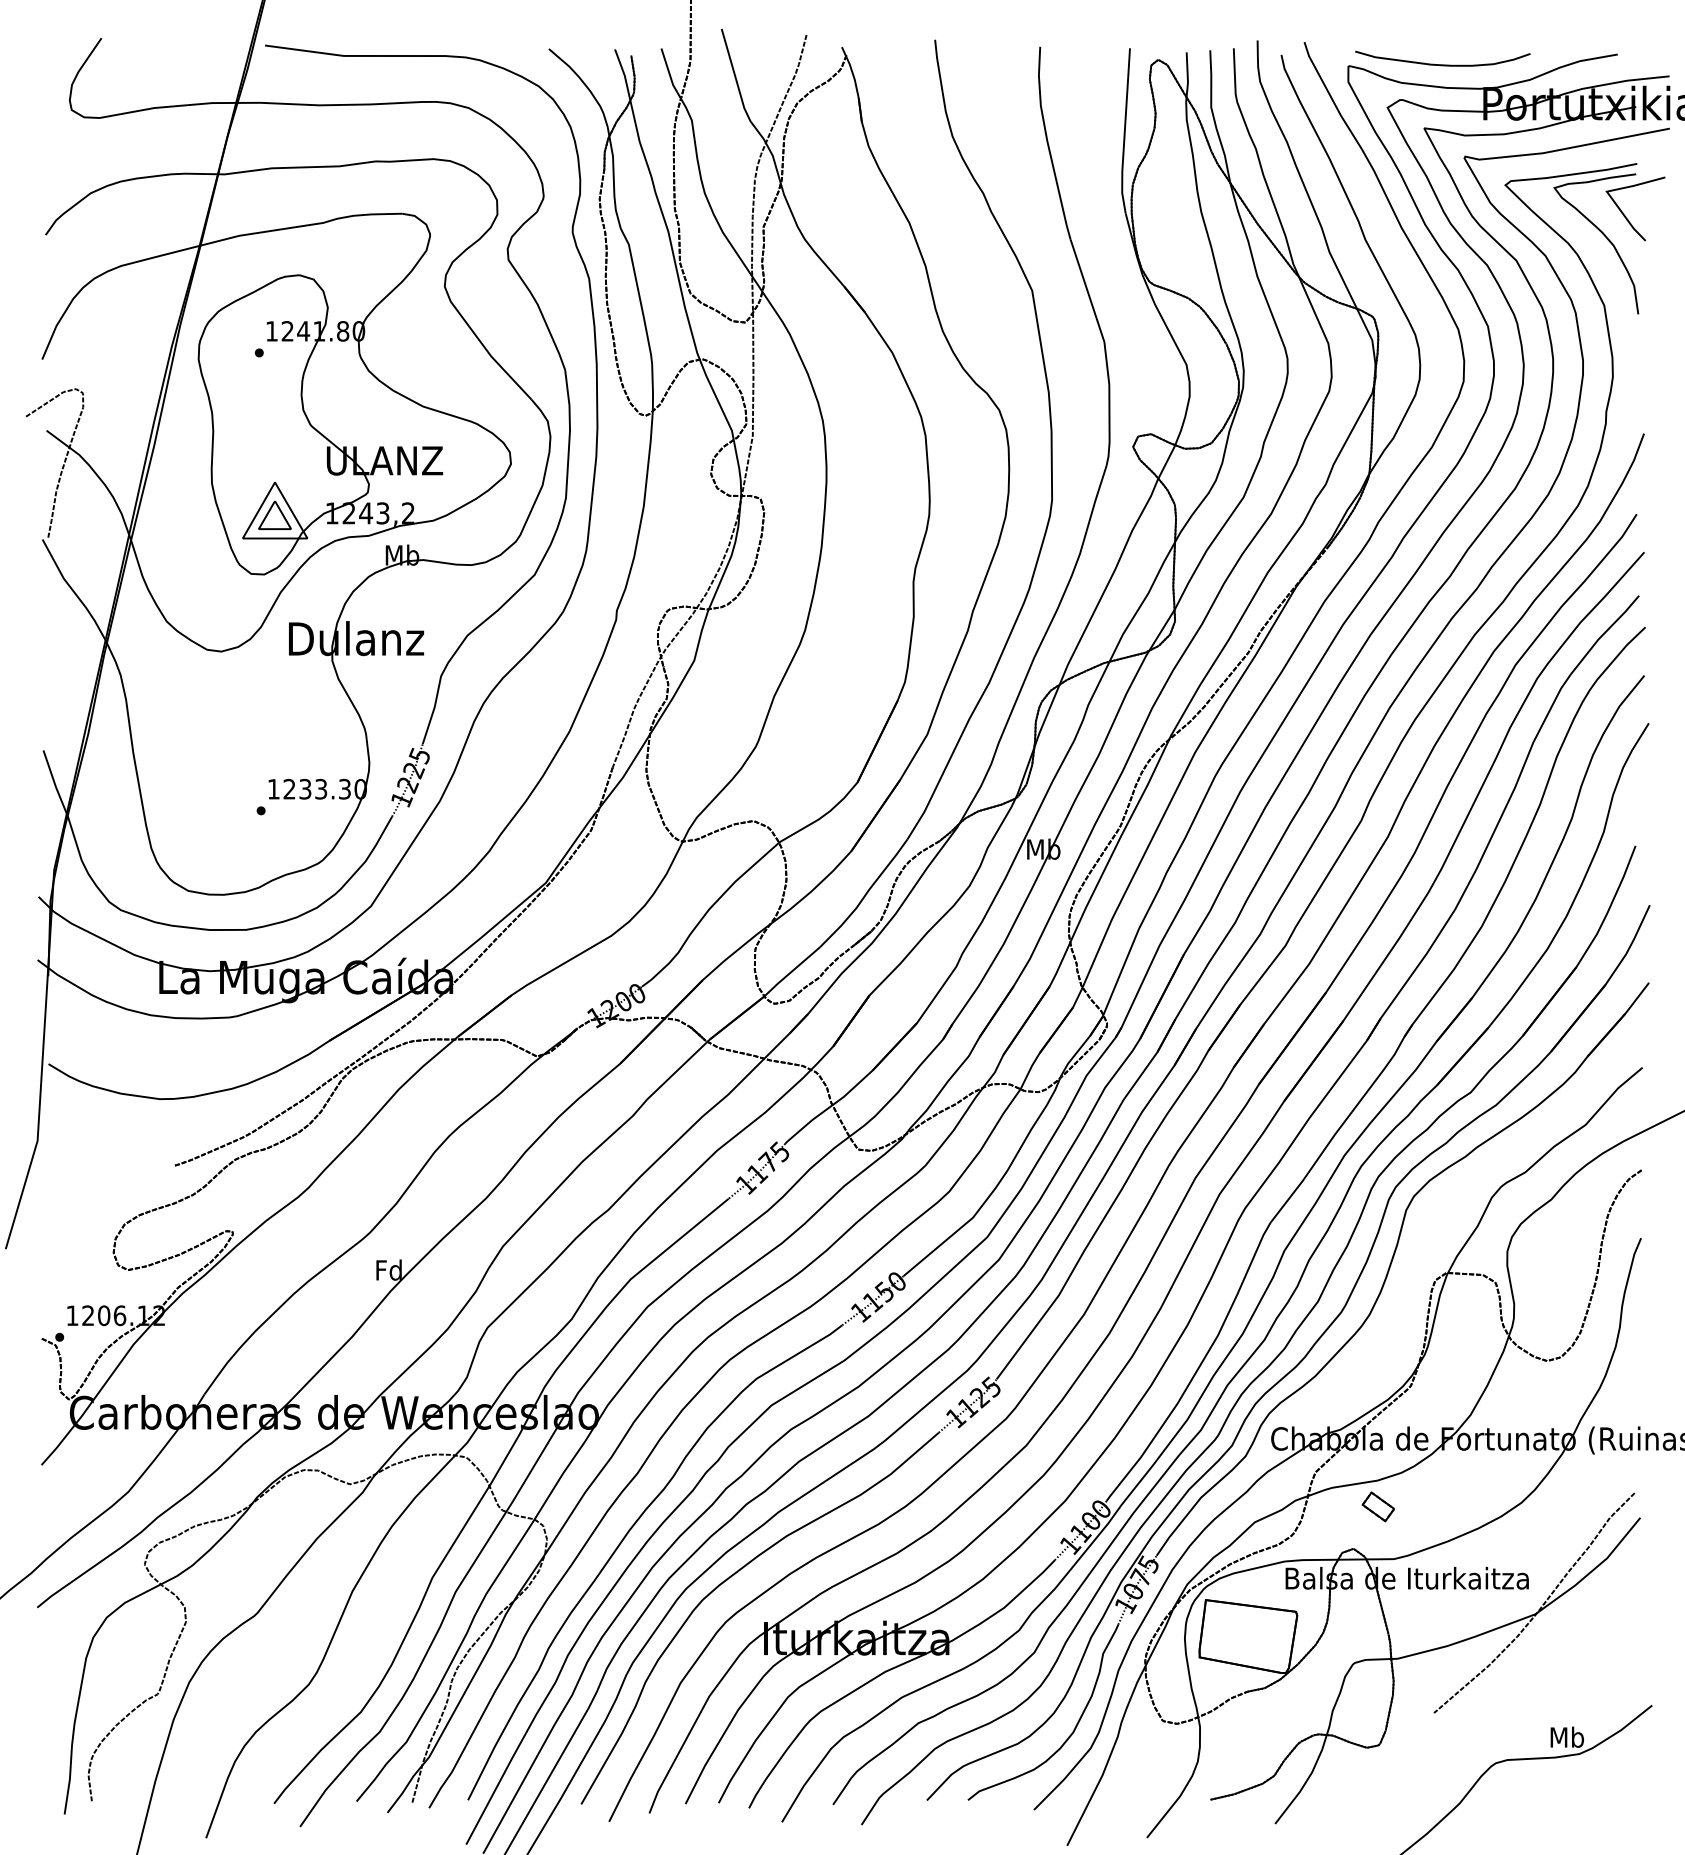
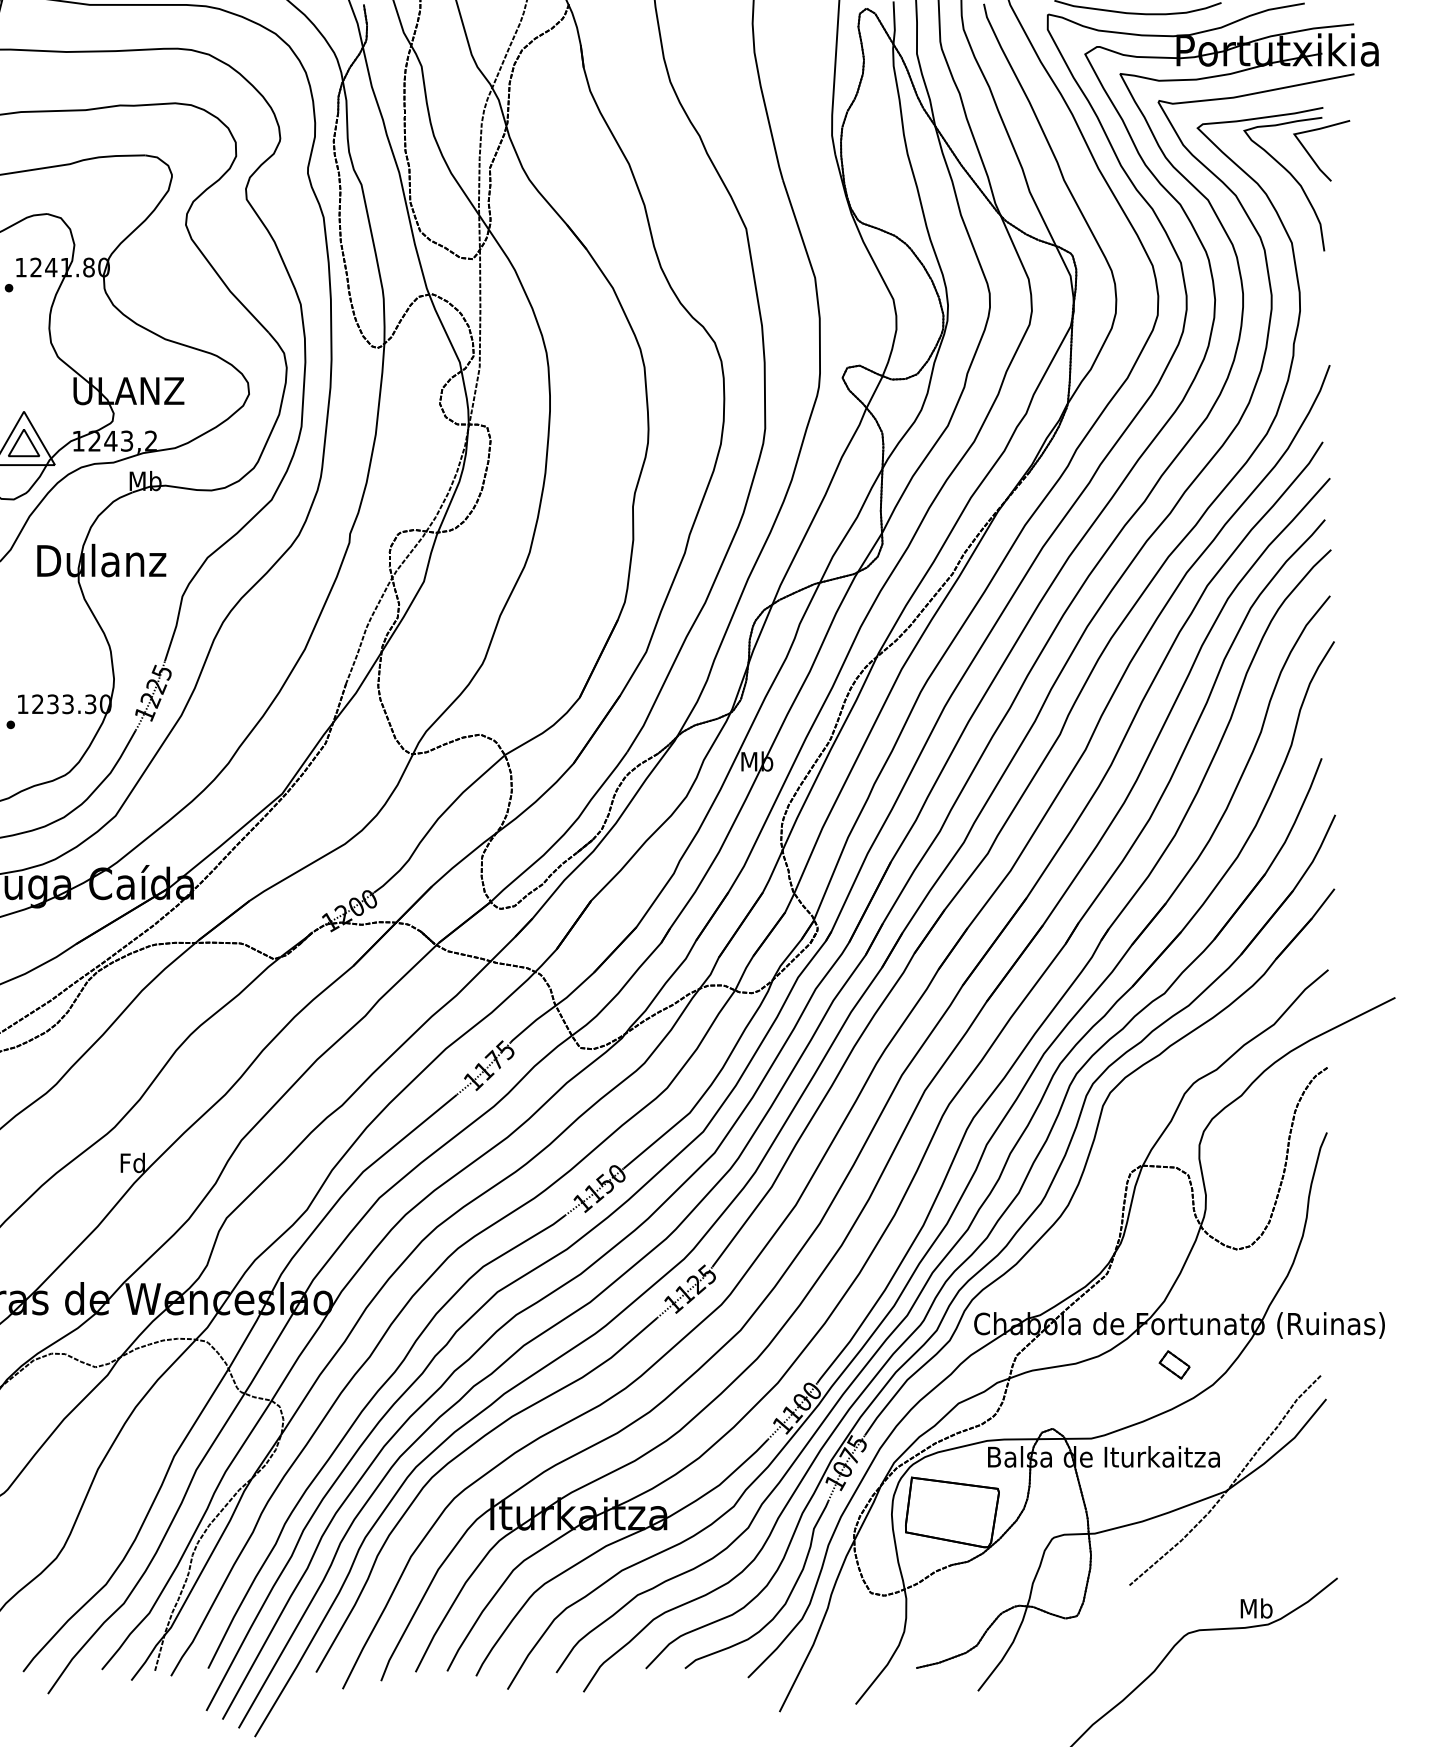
part: (1377, 1506) -> (1173, 1364), moved

